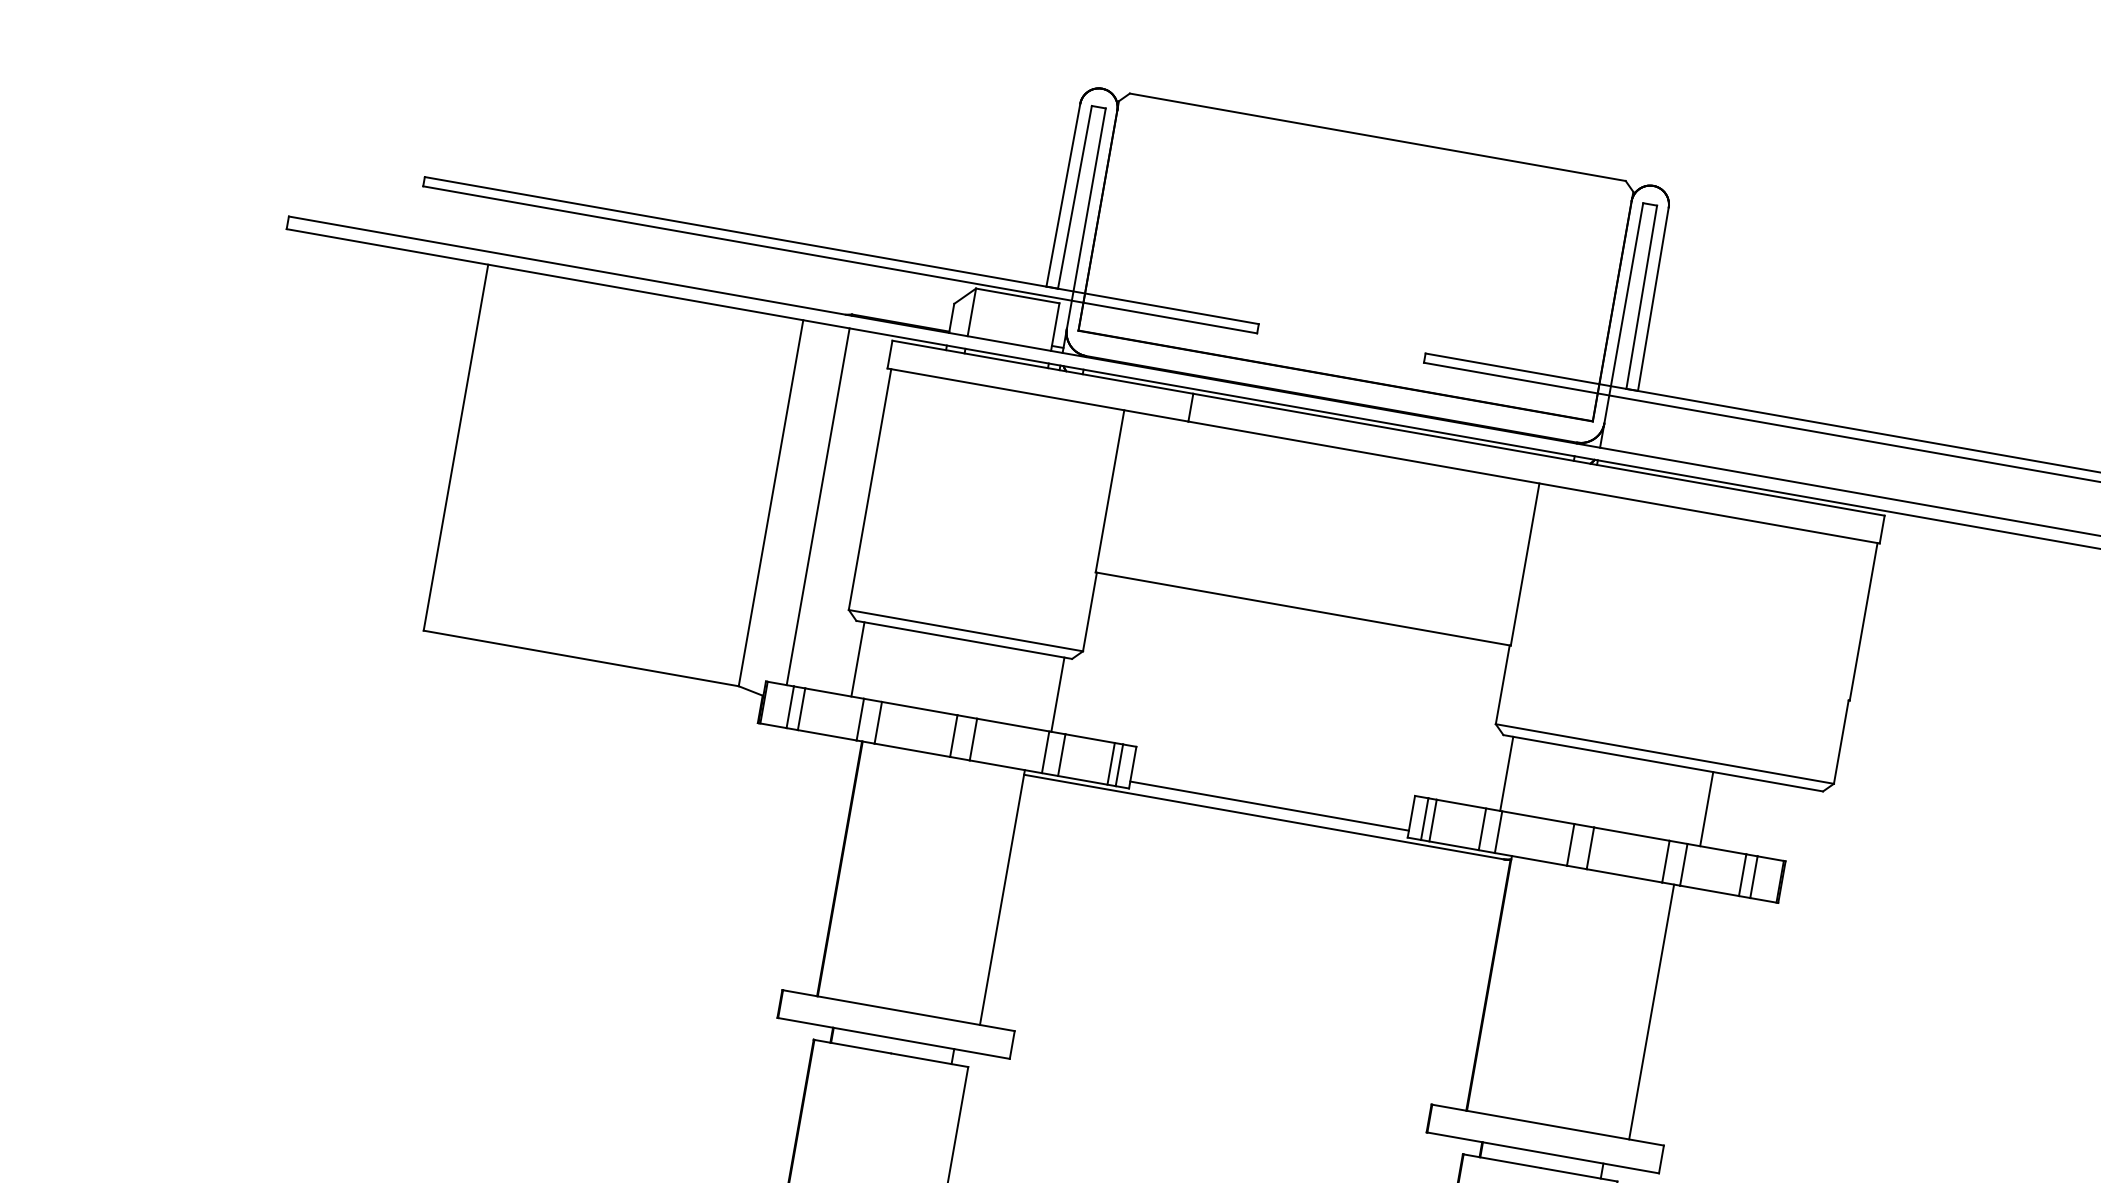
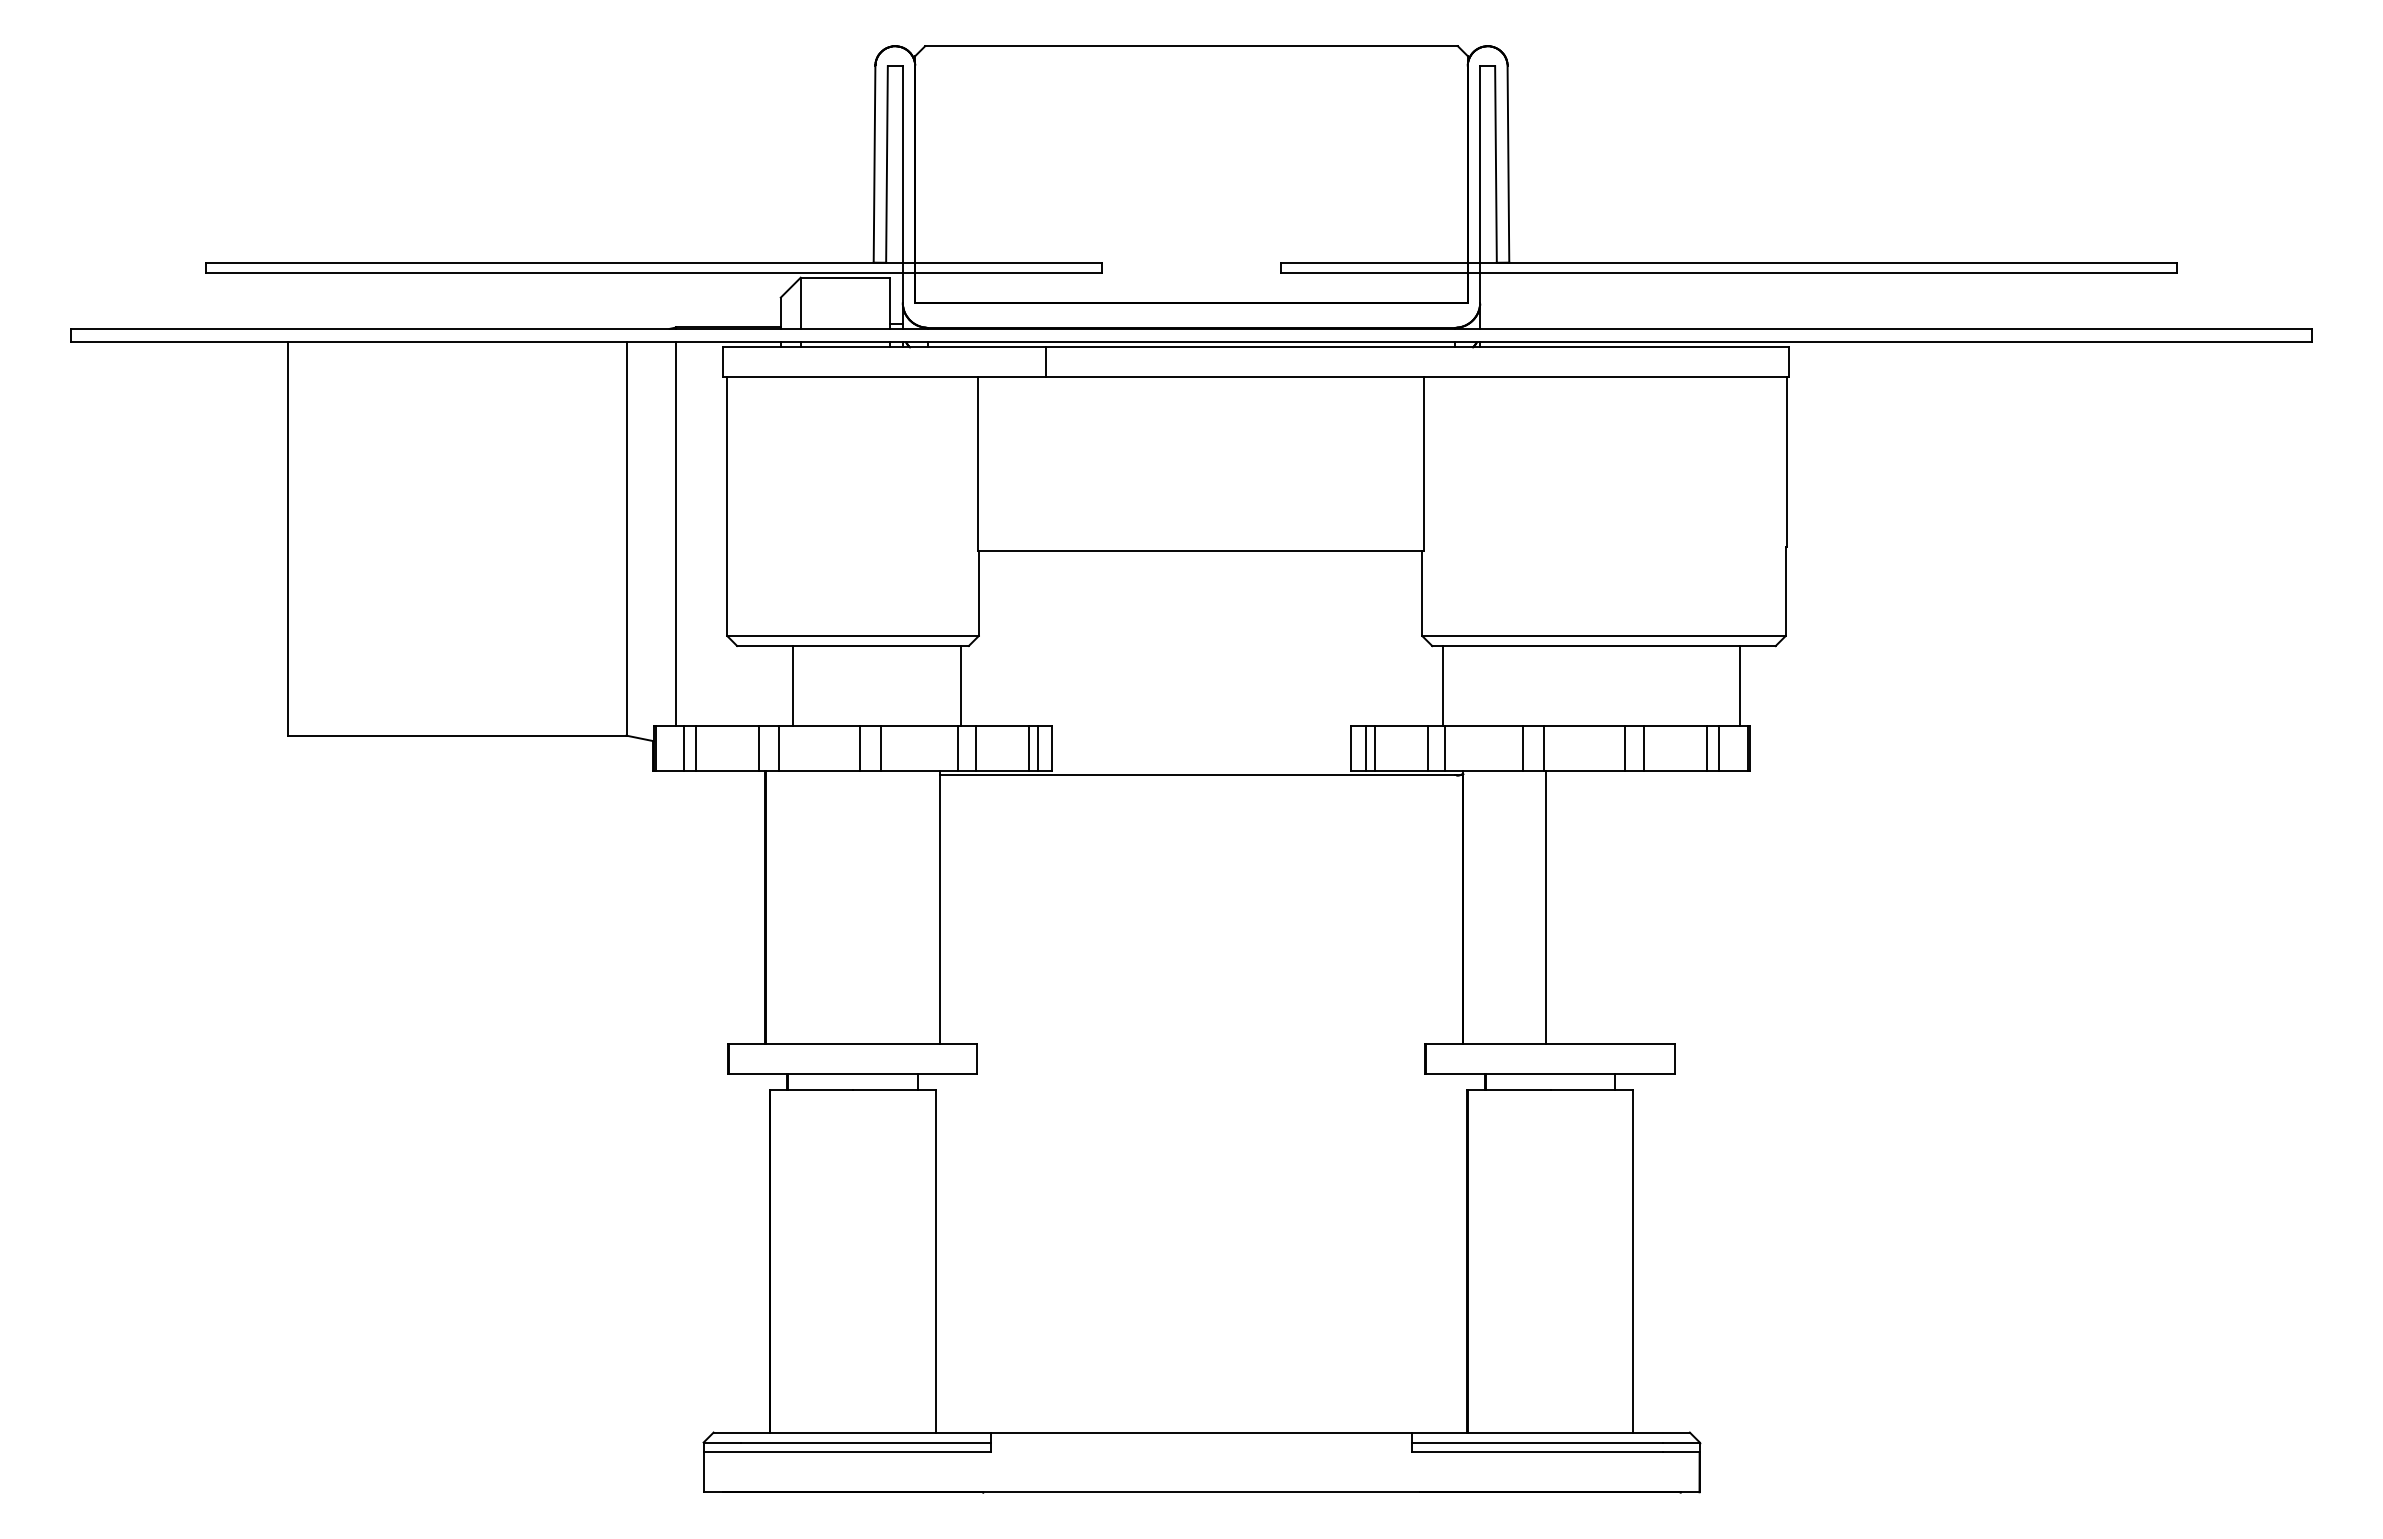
line: (857, 659) -> (792, 685), moved
line: (1269, 806) -> (1201, 763), removed
line: (1706, 808) -> (1739, 685), moved
line: (1651, 1012) -> (1545, 907), moved

